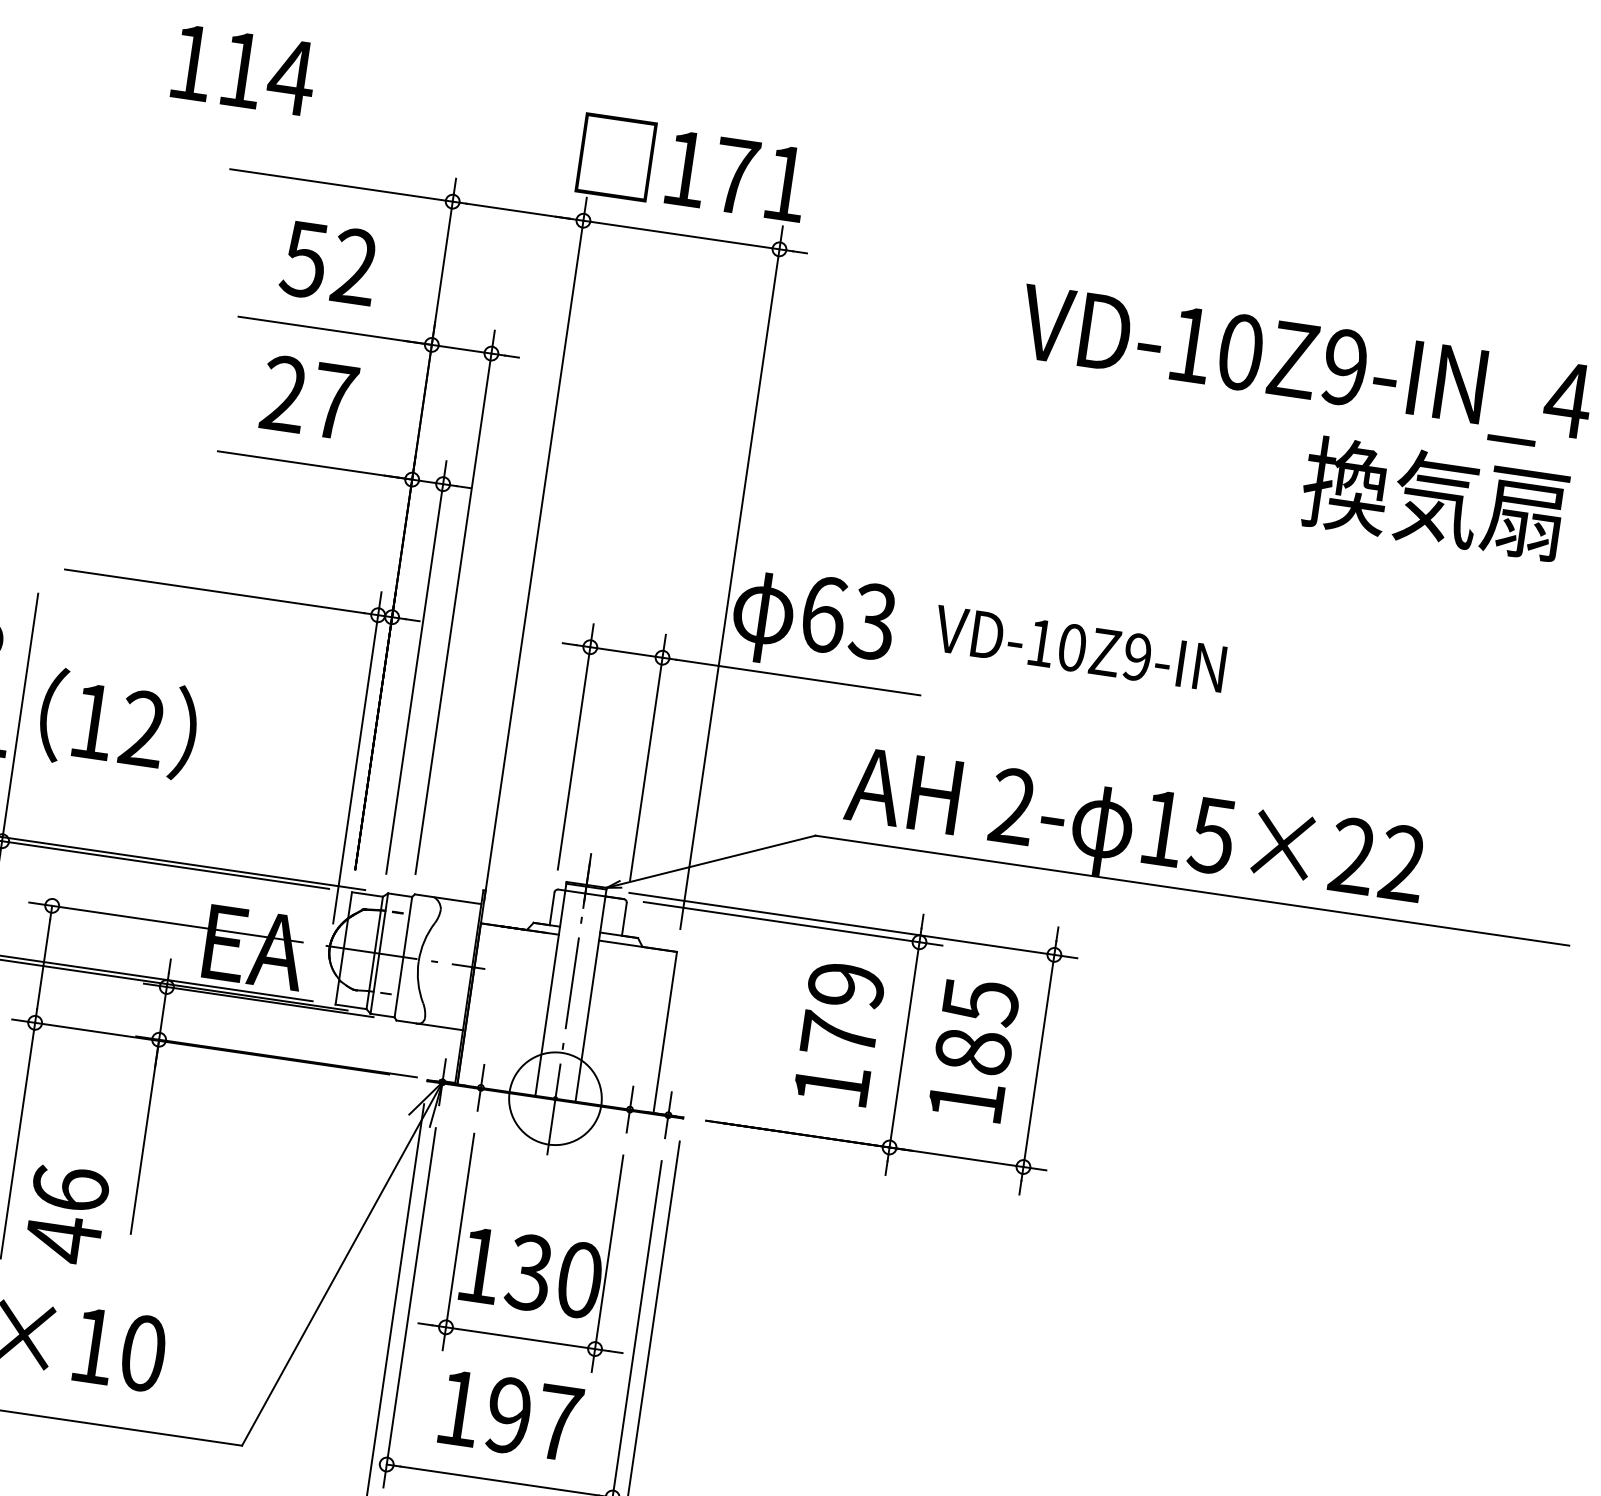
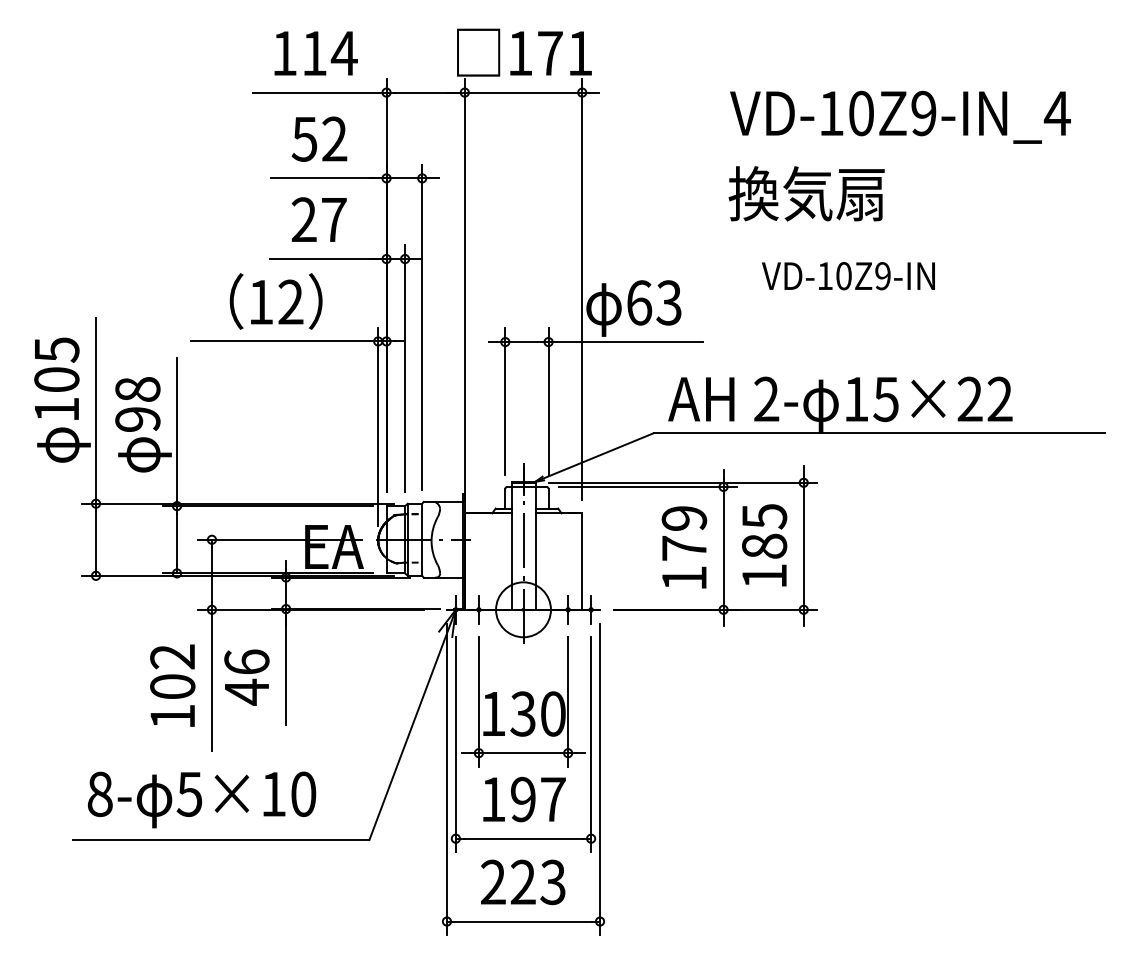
text: (243, 70) -> (315, 53), moved
text: (1434, 498) -> (806, 193), moved
text: (1079, 649) -> (848, 276), moved
text: (117, 723) -> (275, 301), moved
text: (66, 1214) -> (246, 677), moved

